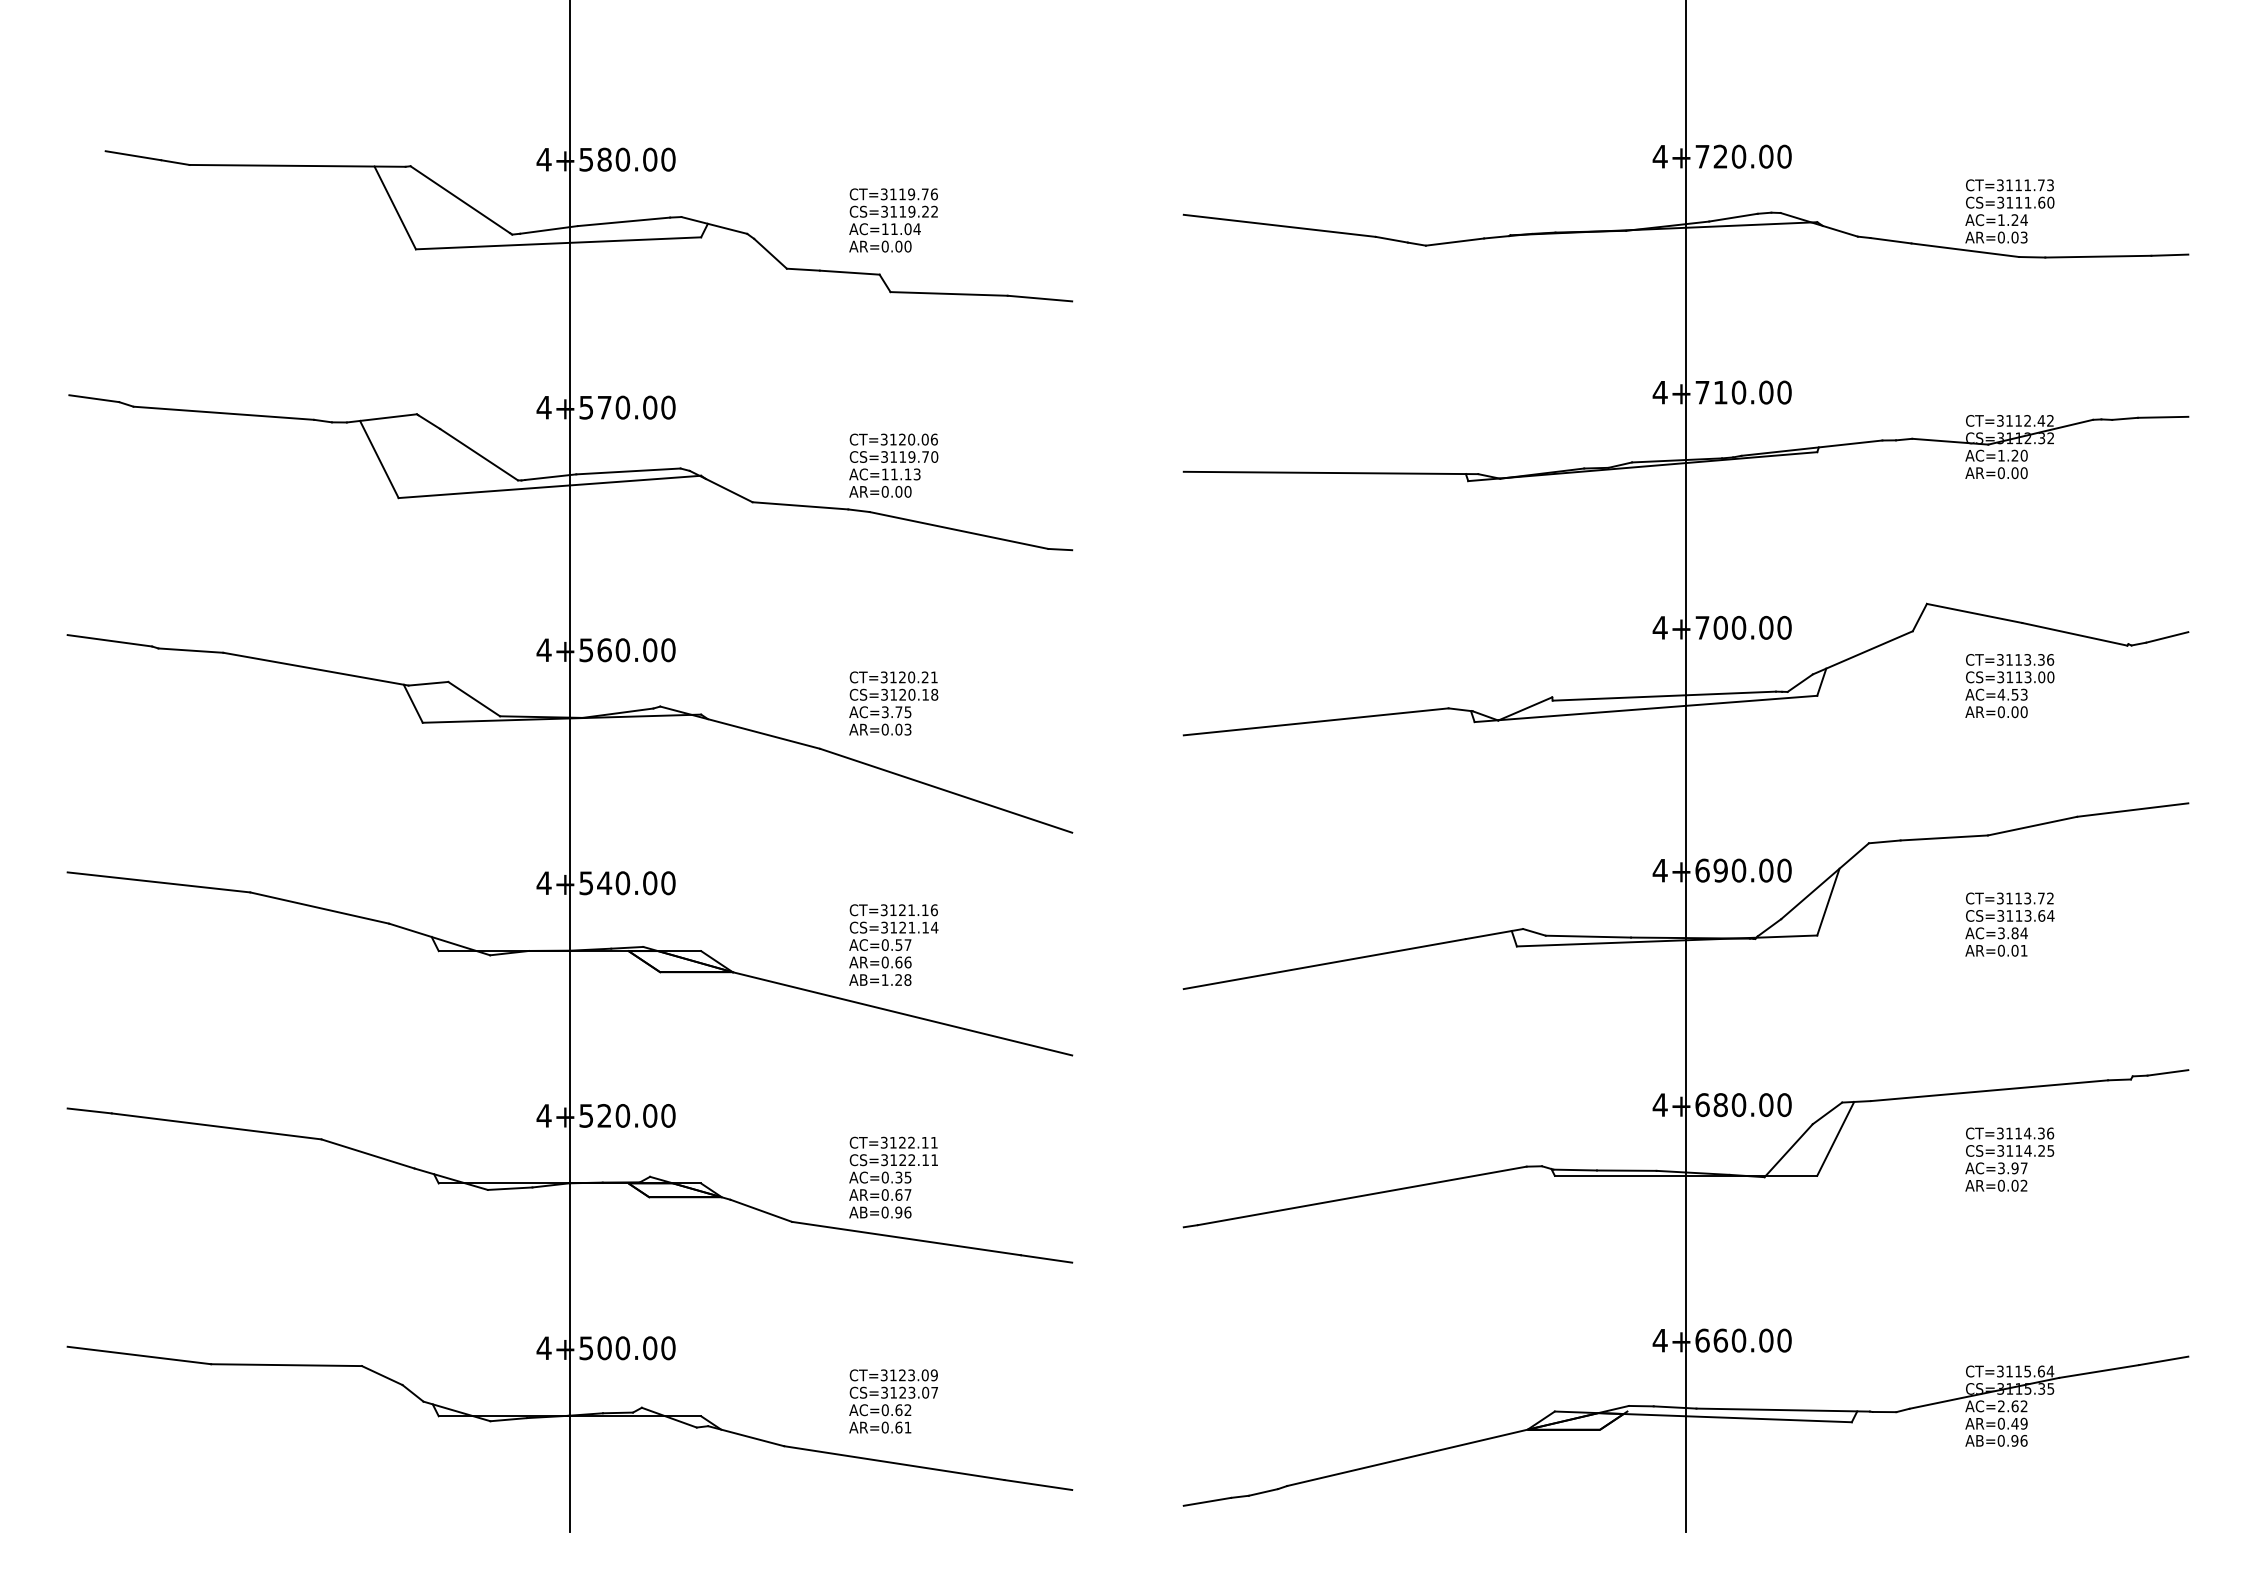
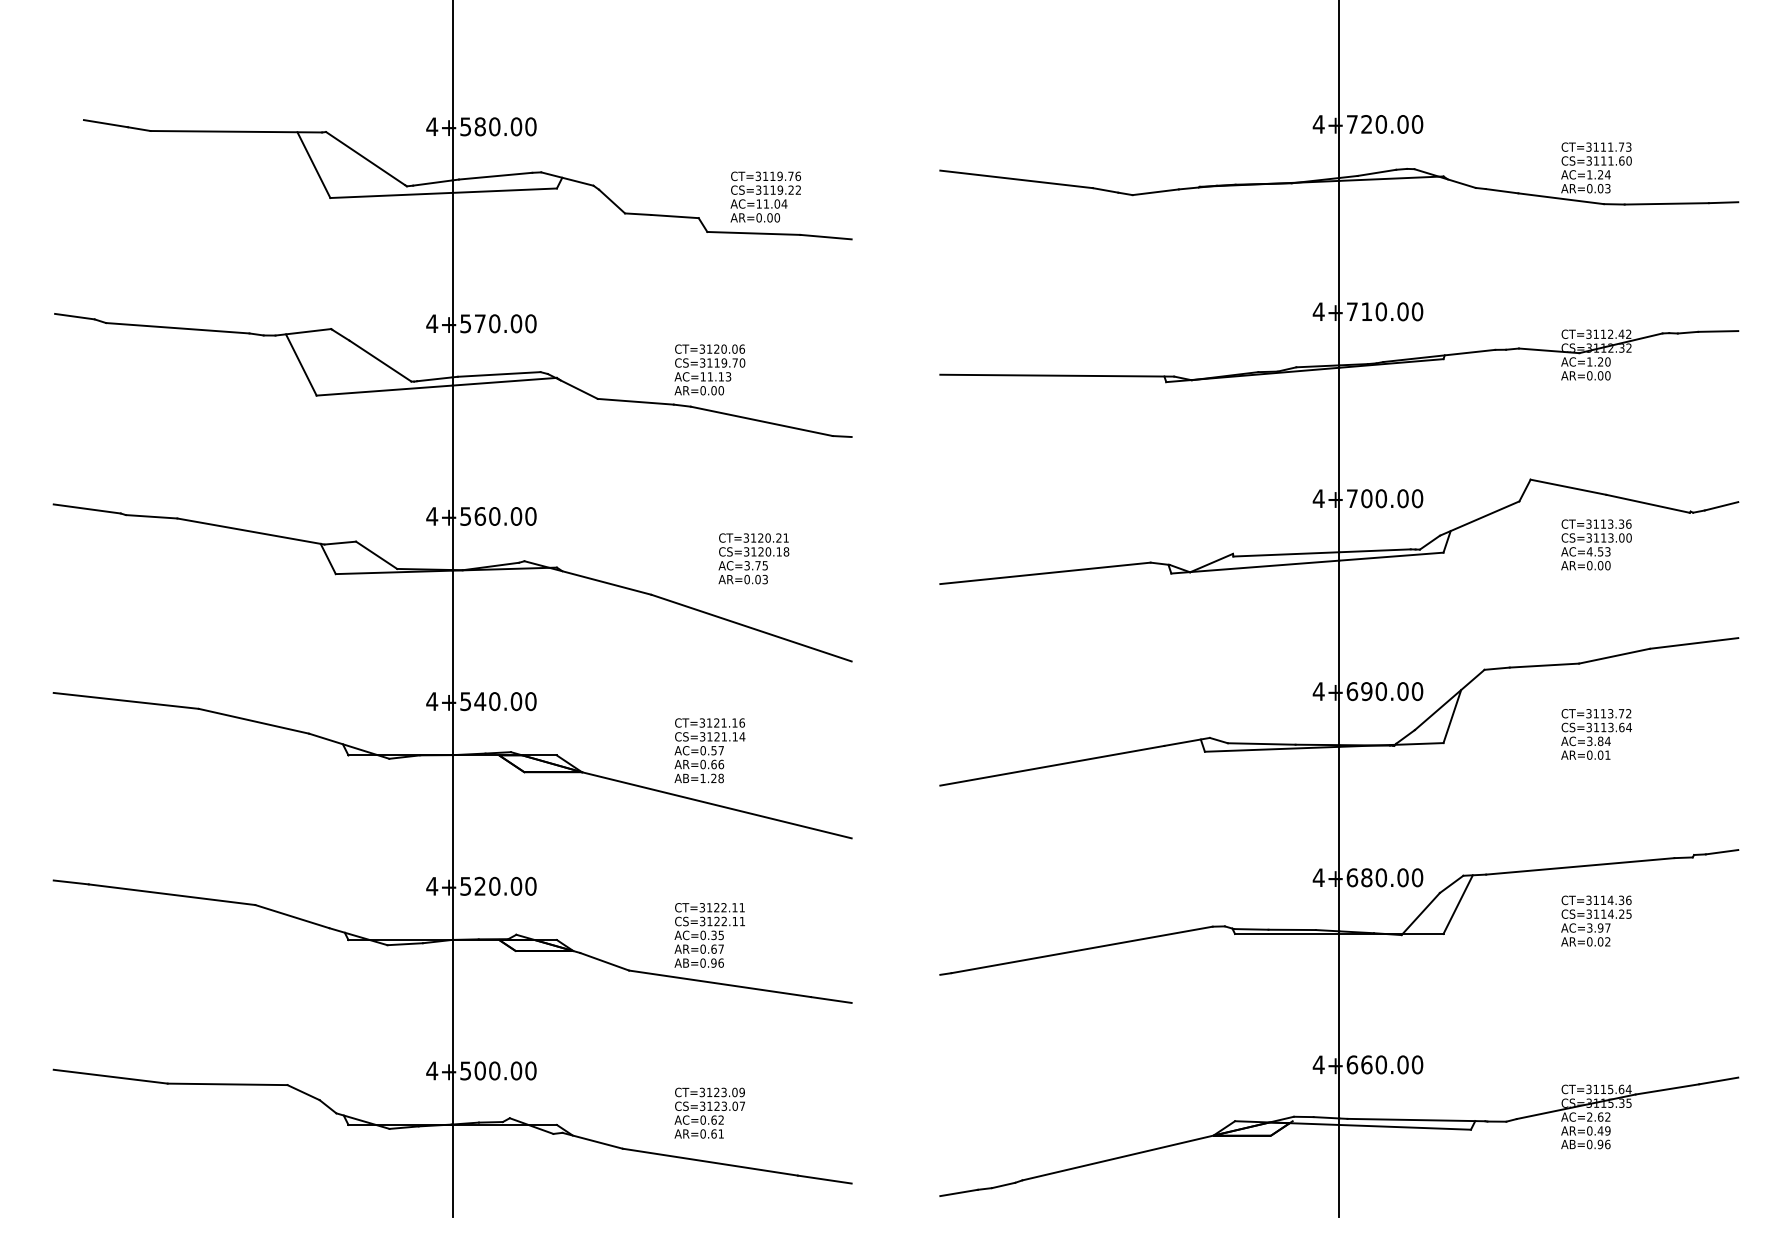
text: (893, 219) -> (765, 196), moved
text: (893, 703) -> (753, 558), moved

